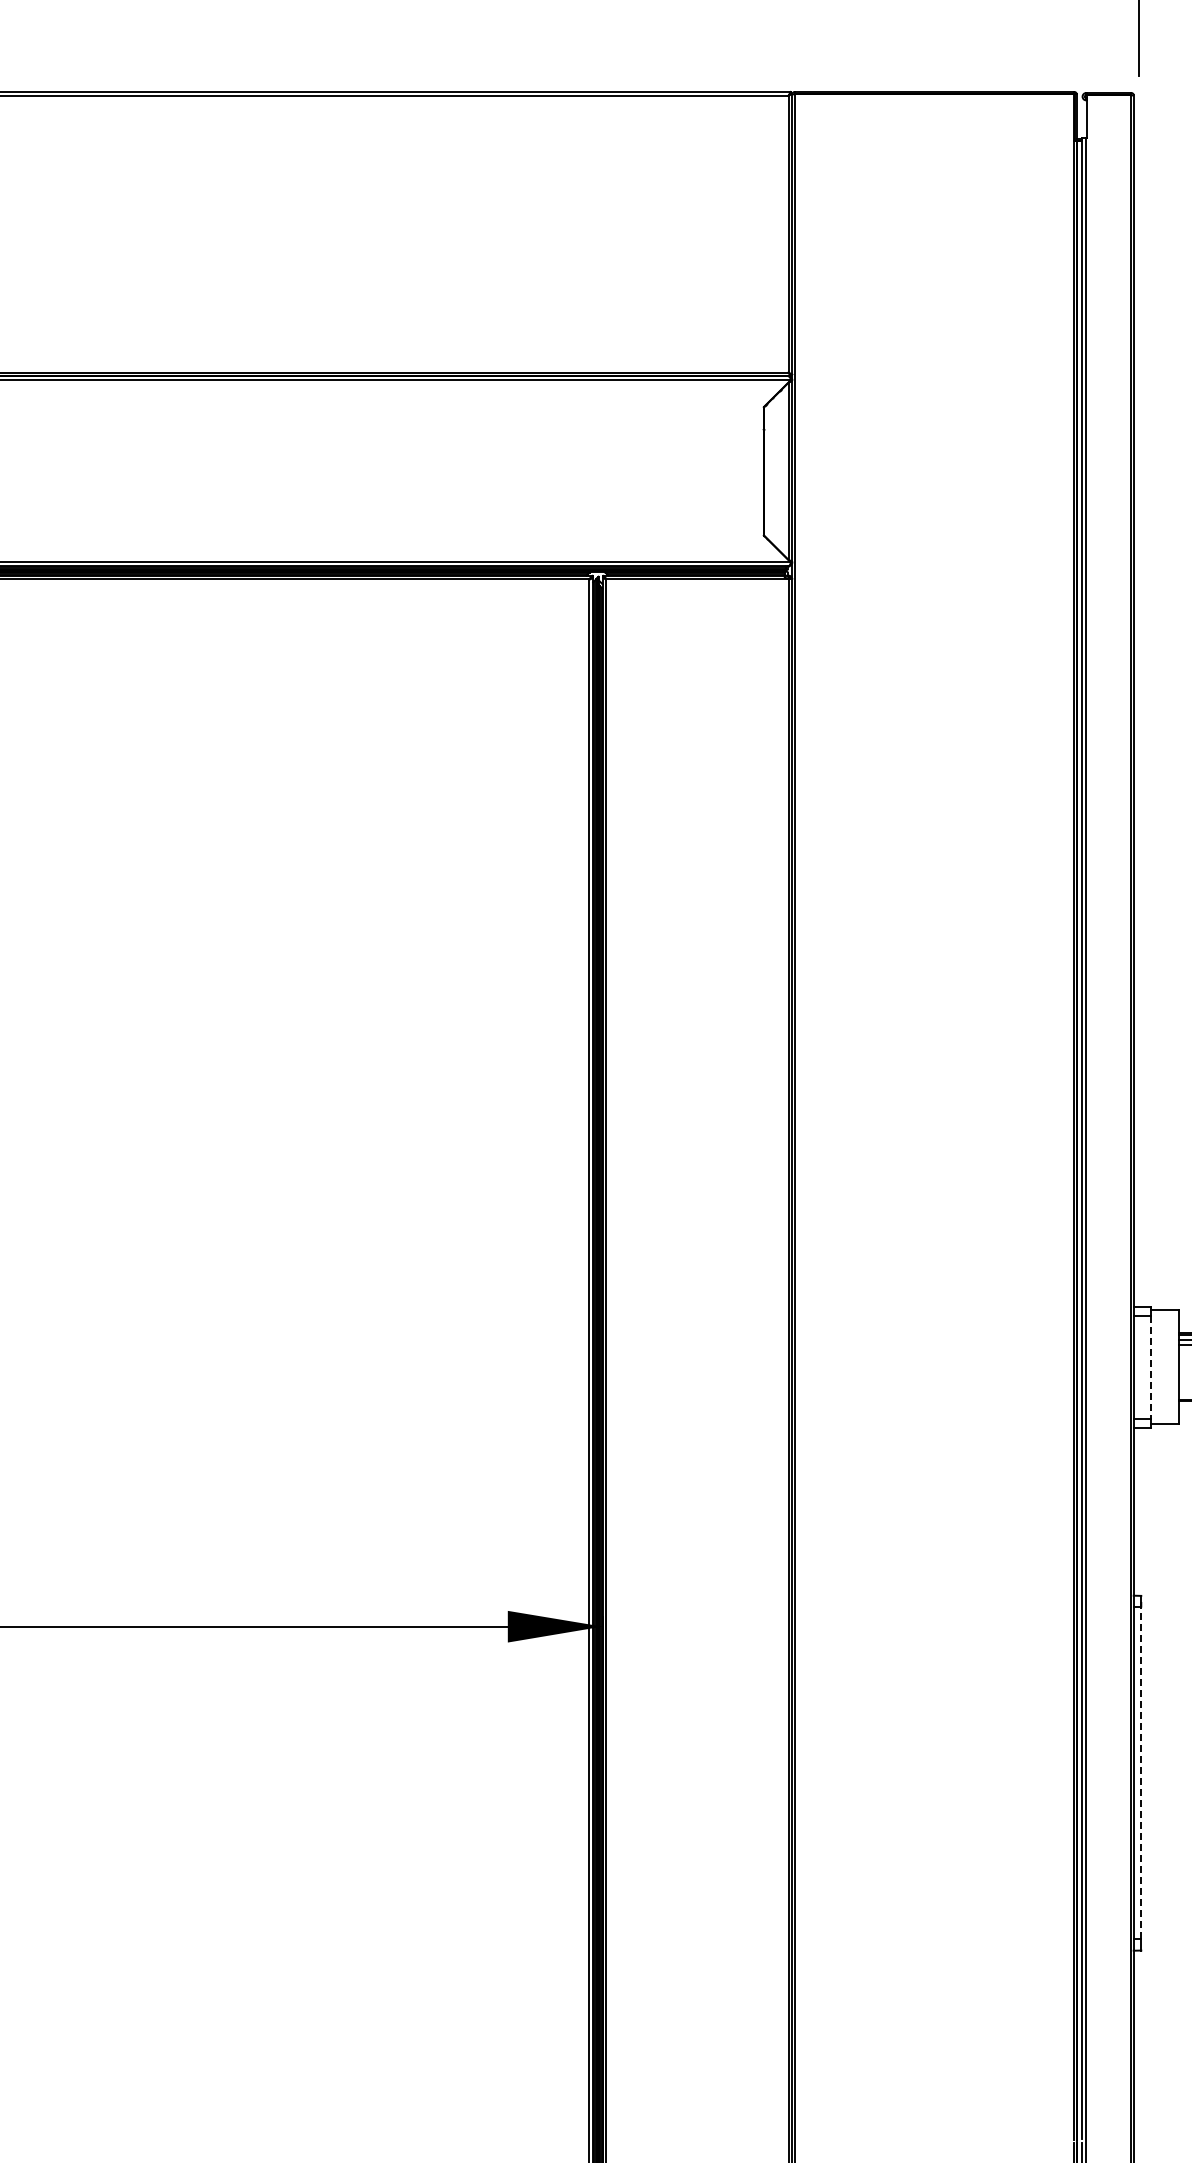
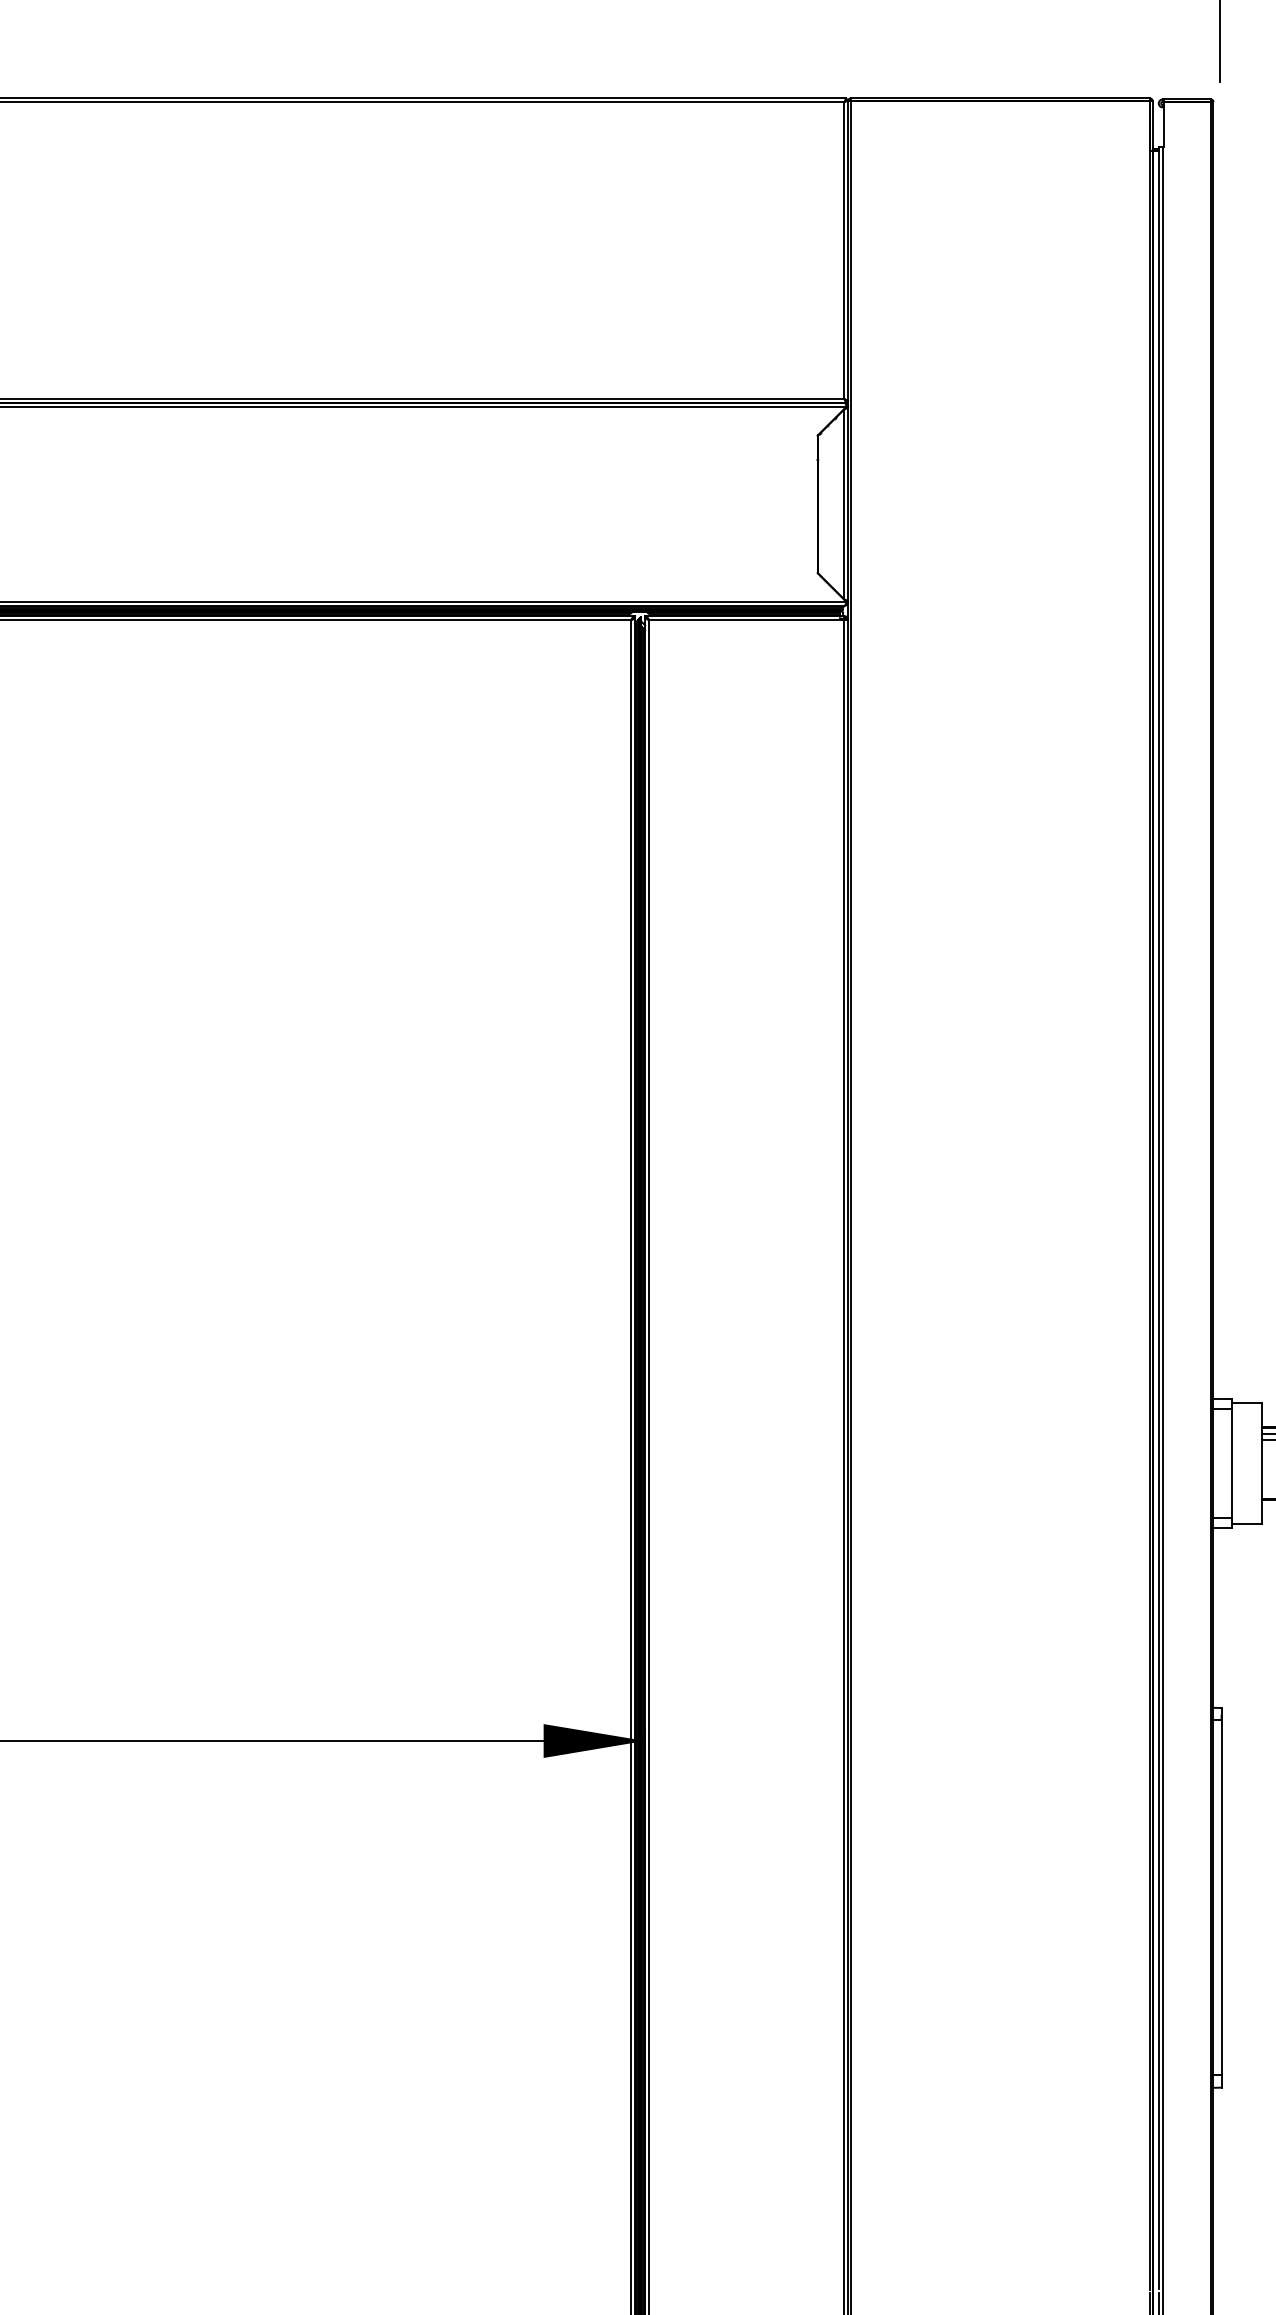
line: (1150, 1367) -> (1231, 1463), dashed -> solid
line: (1141, 1773) -> (1221, 1898), dashed -> solid

